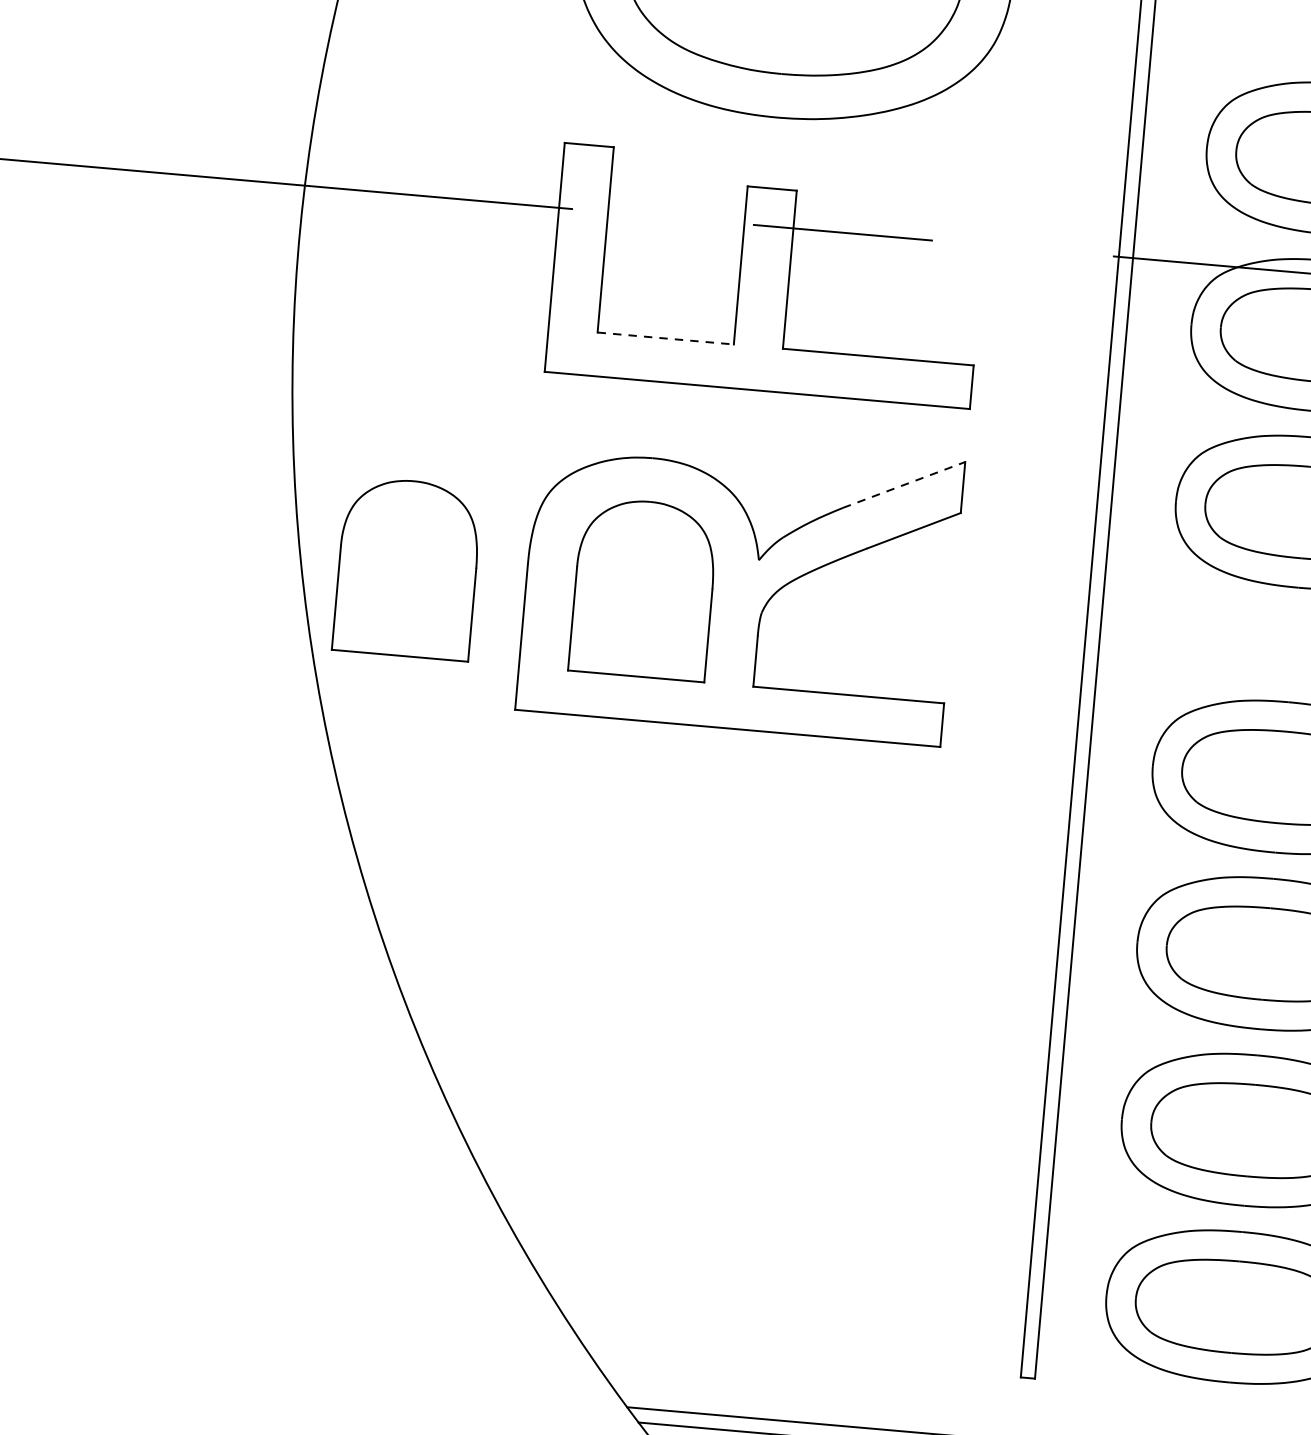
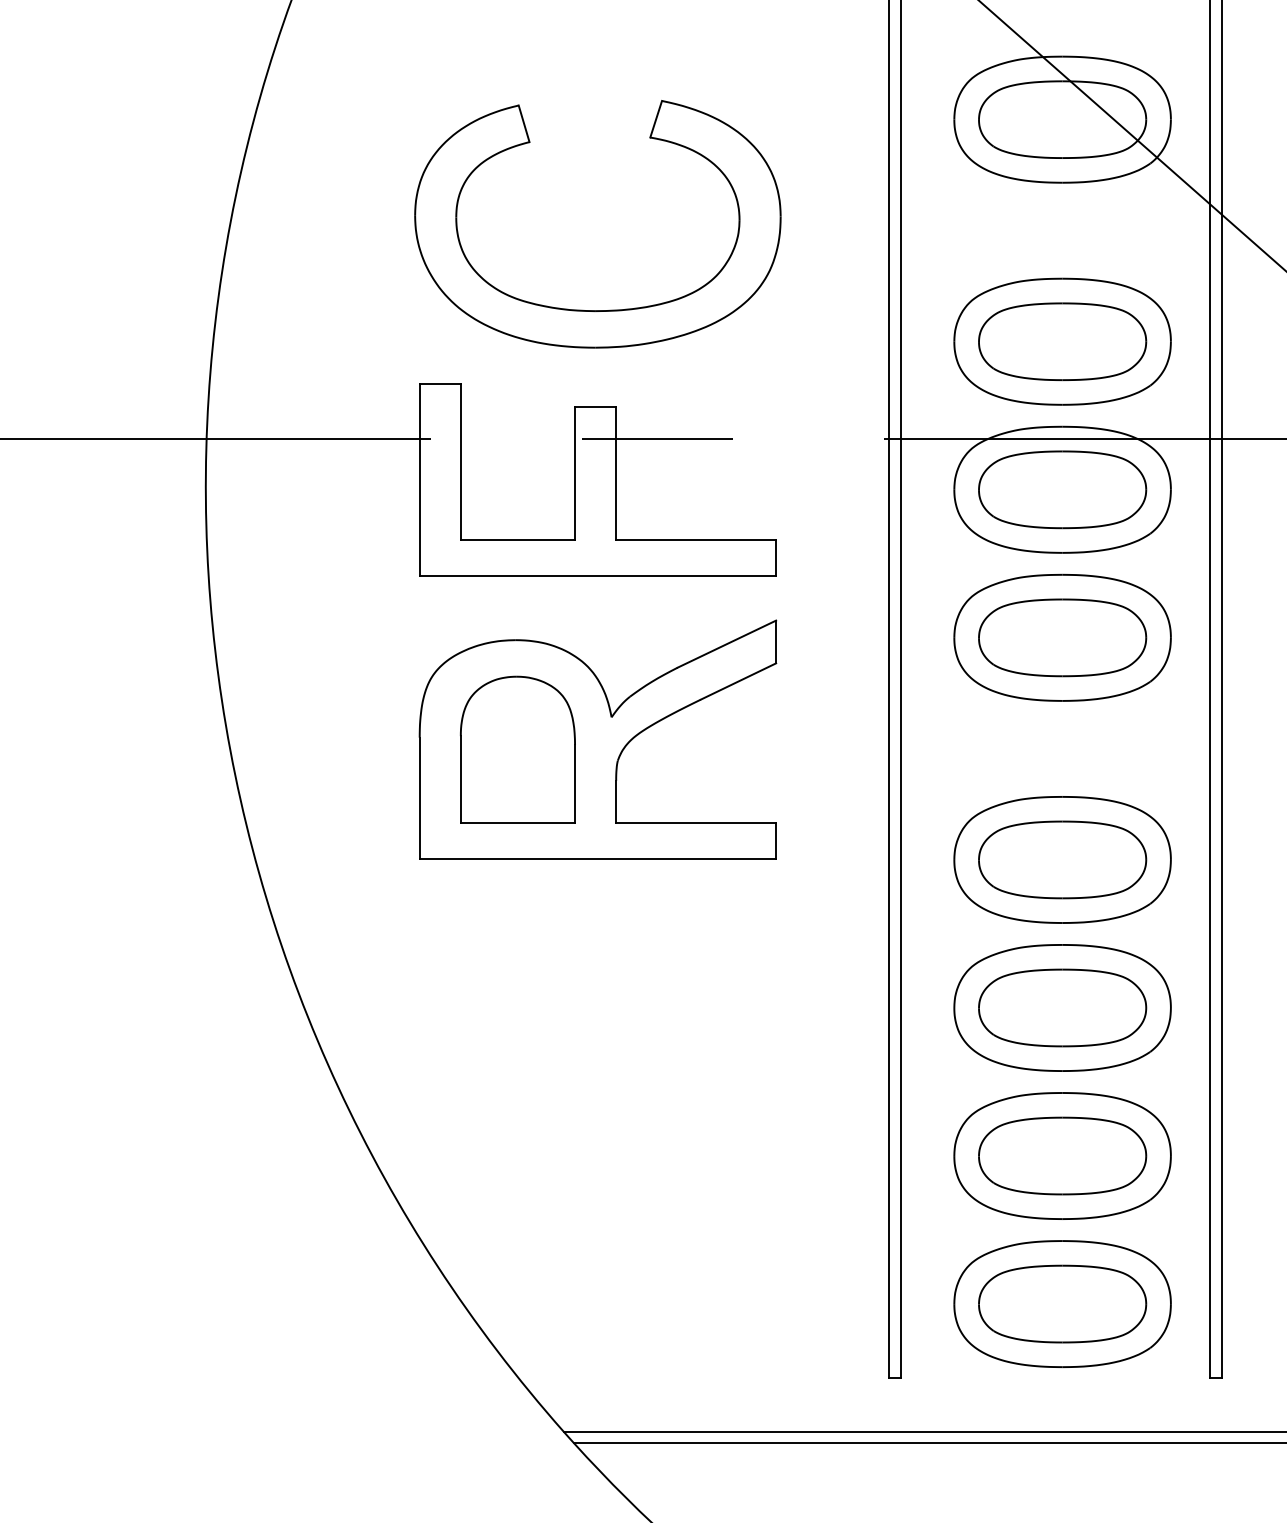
line: (666, 338) -> (518, 539), dashed -> solid
line: (903, 485) -> (726, 644), dashed -> solid
part: (407, 568) -> (319, 749), removed

